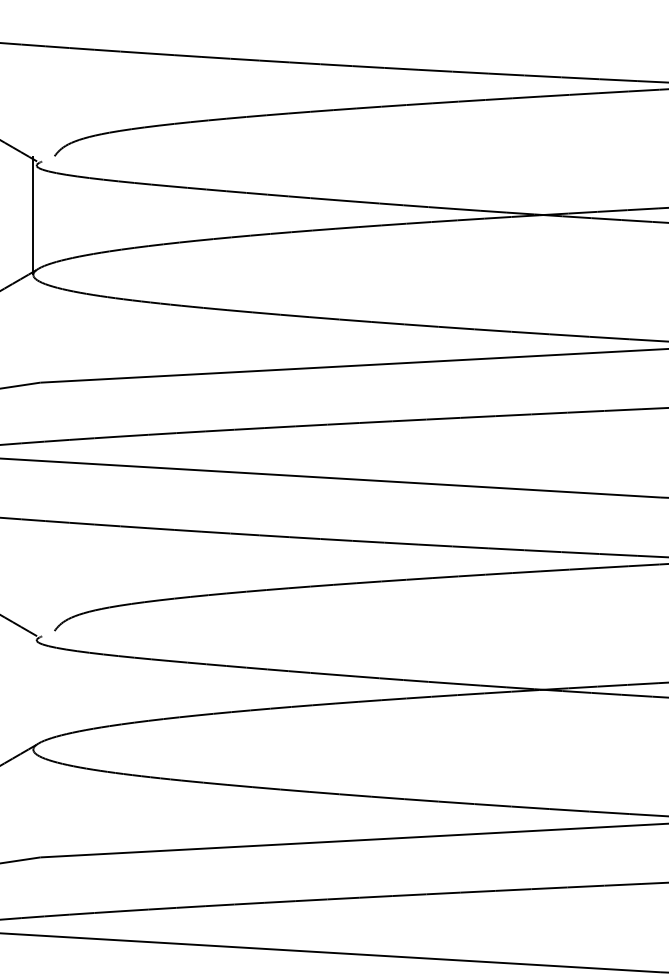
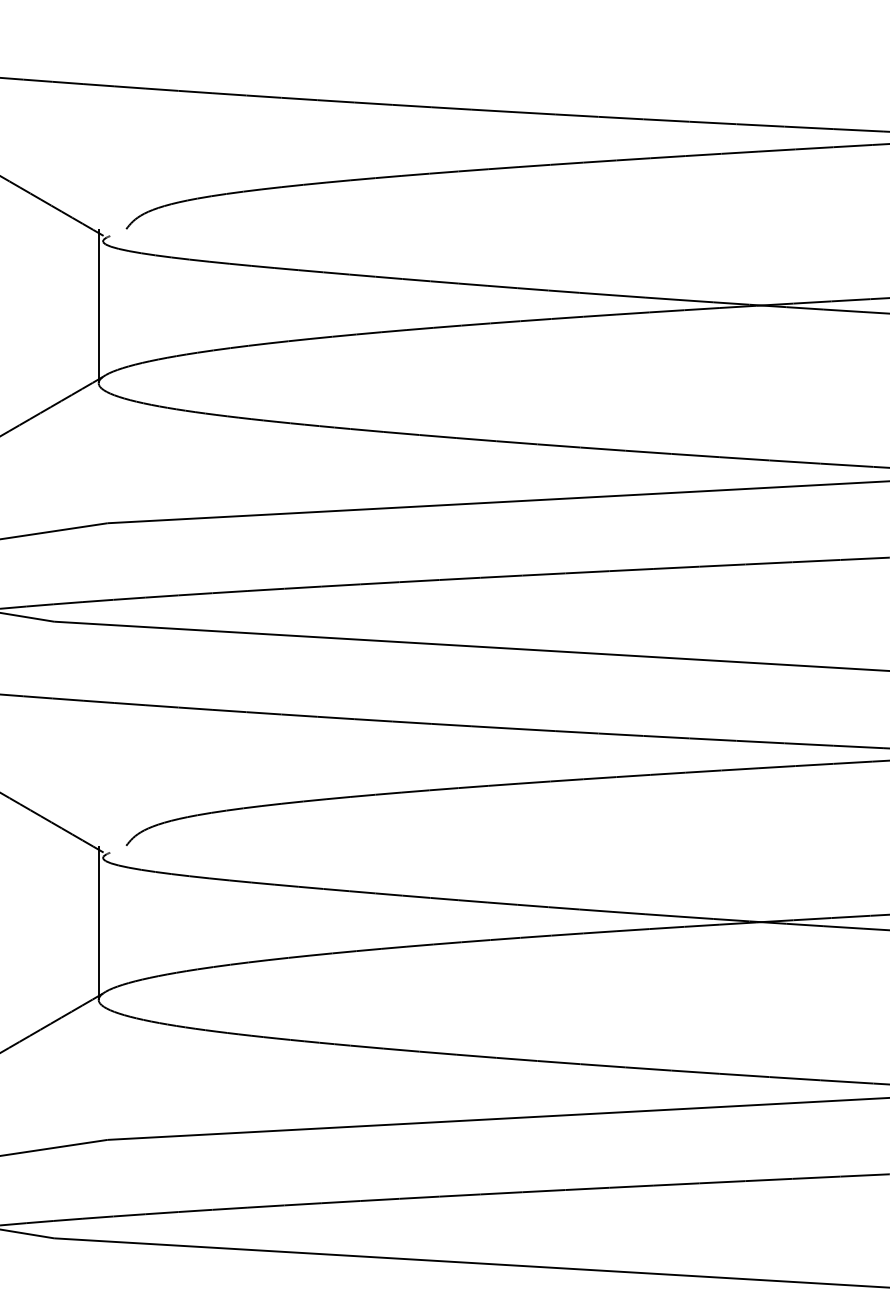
line: (33, 690) -> (98, 922), added

